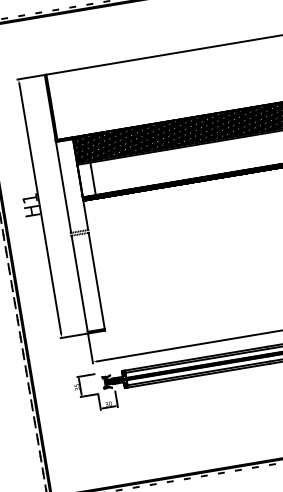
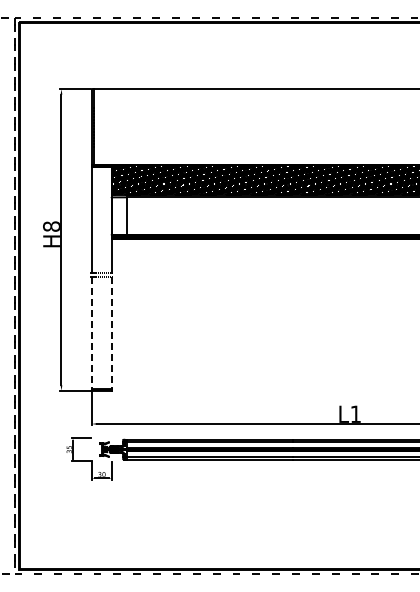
text: (29, 198) -> (51, 226), H1 -> H8
line: (96, 281) -> (111, 333), solid -> dashed
line: (79, 284) -> (91, 333), solid -> dashed

